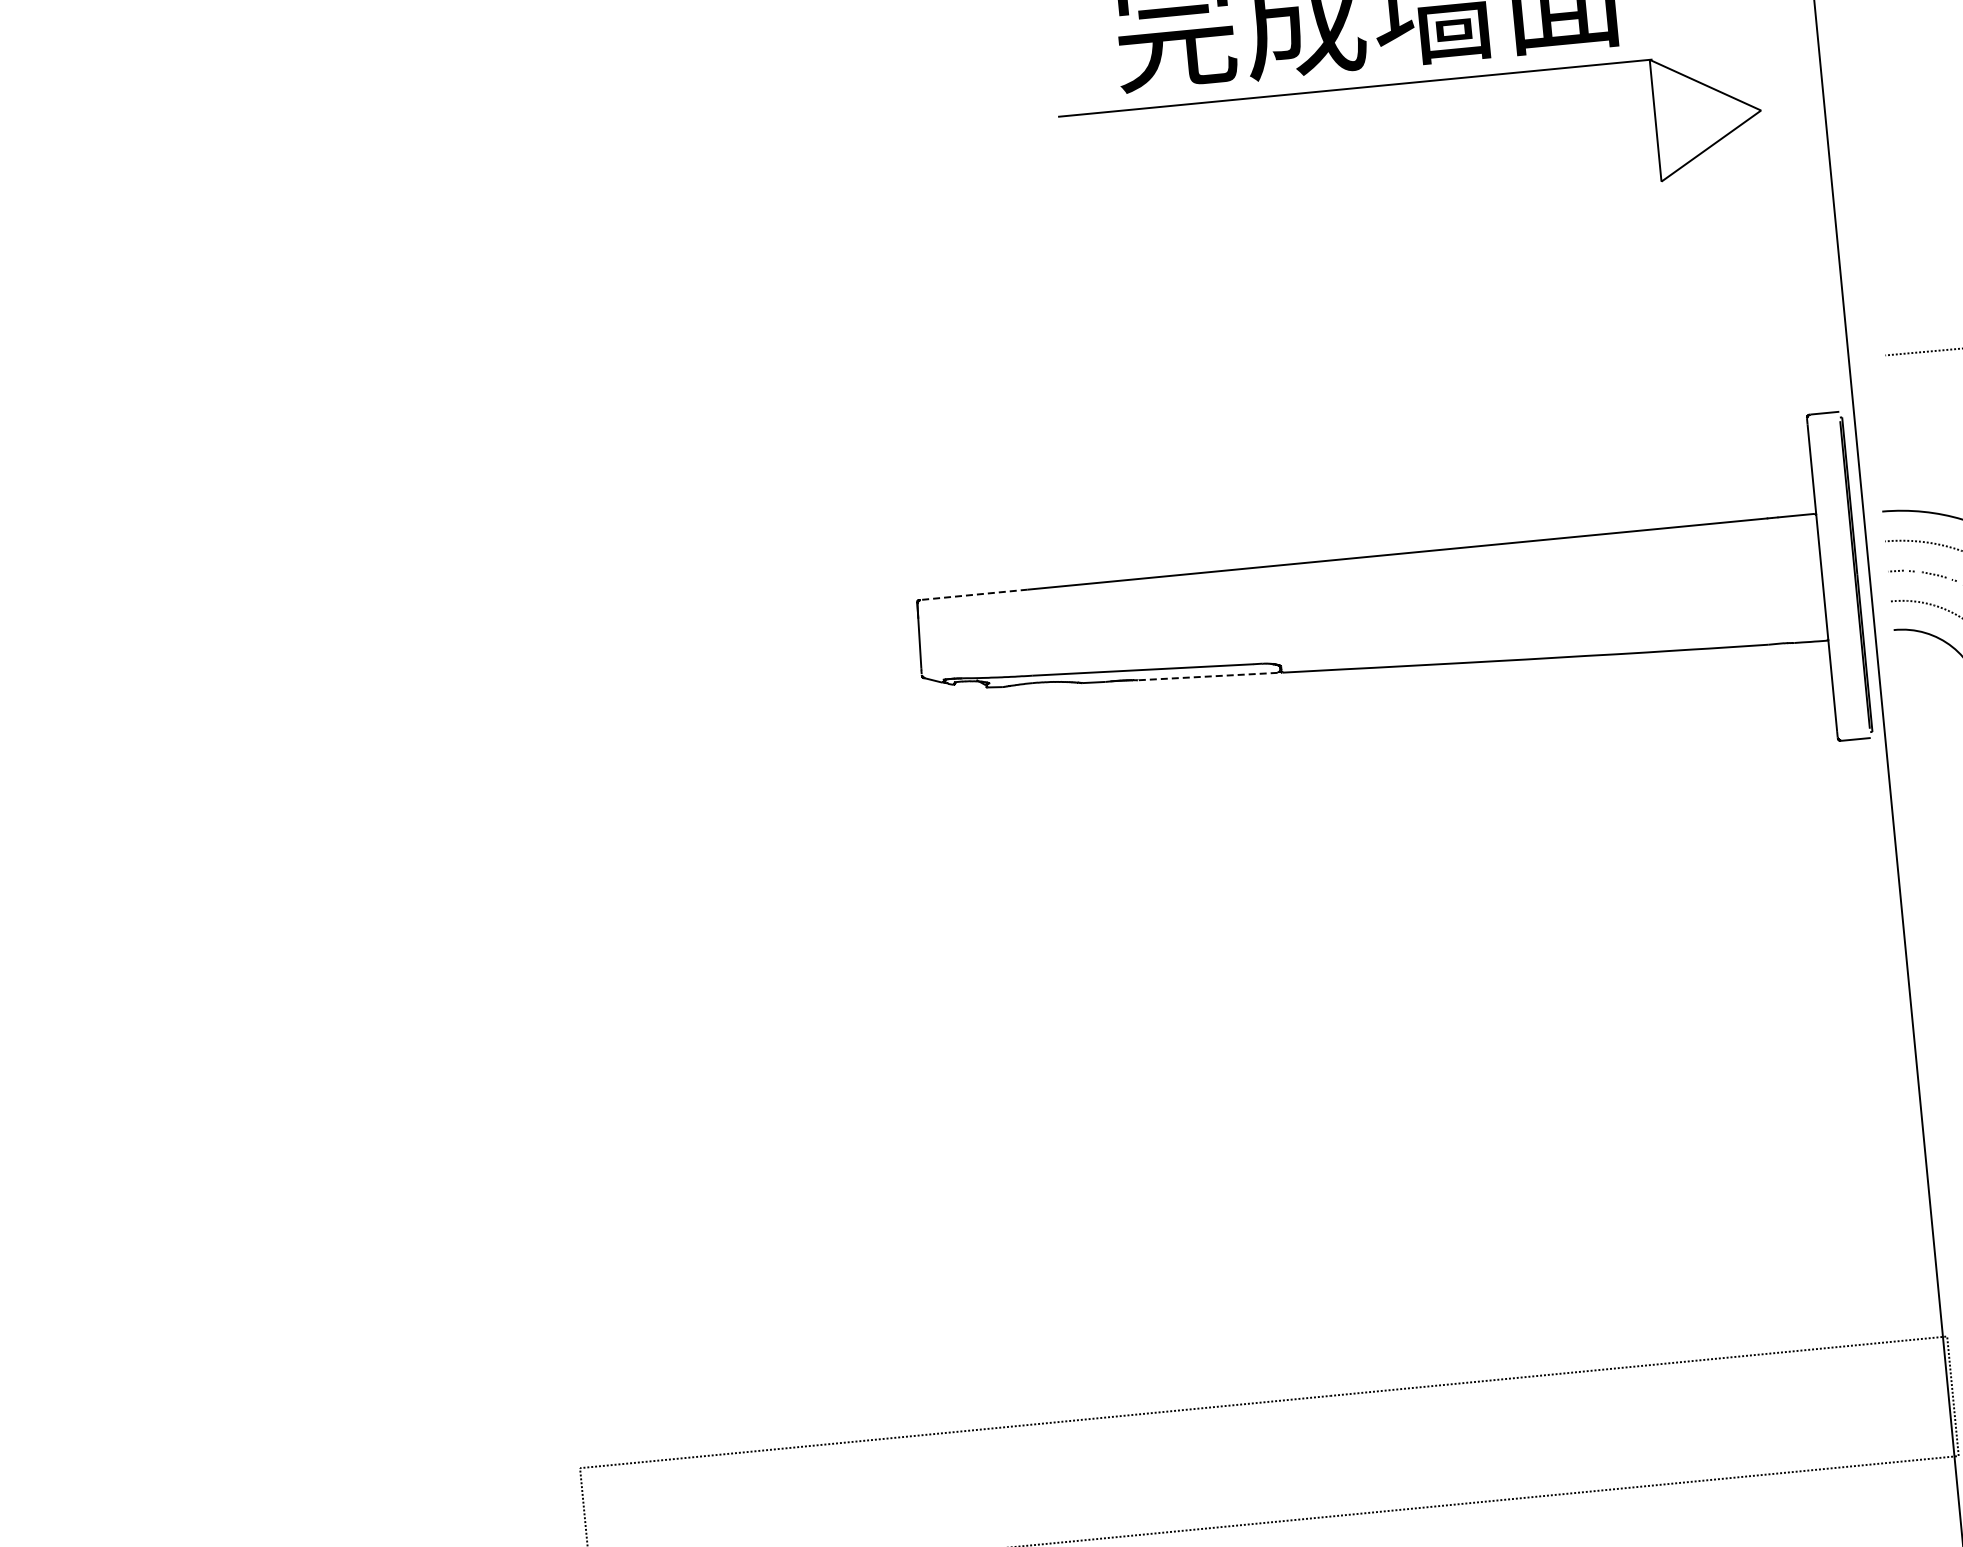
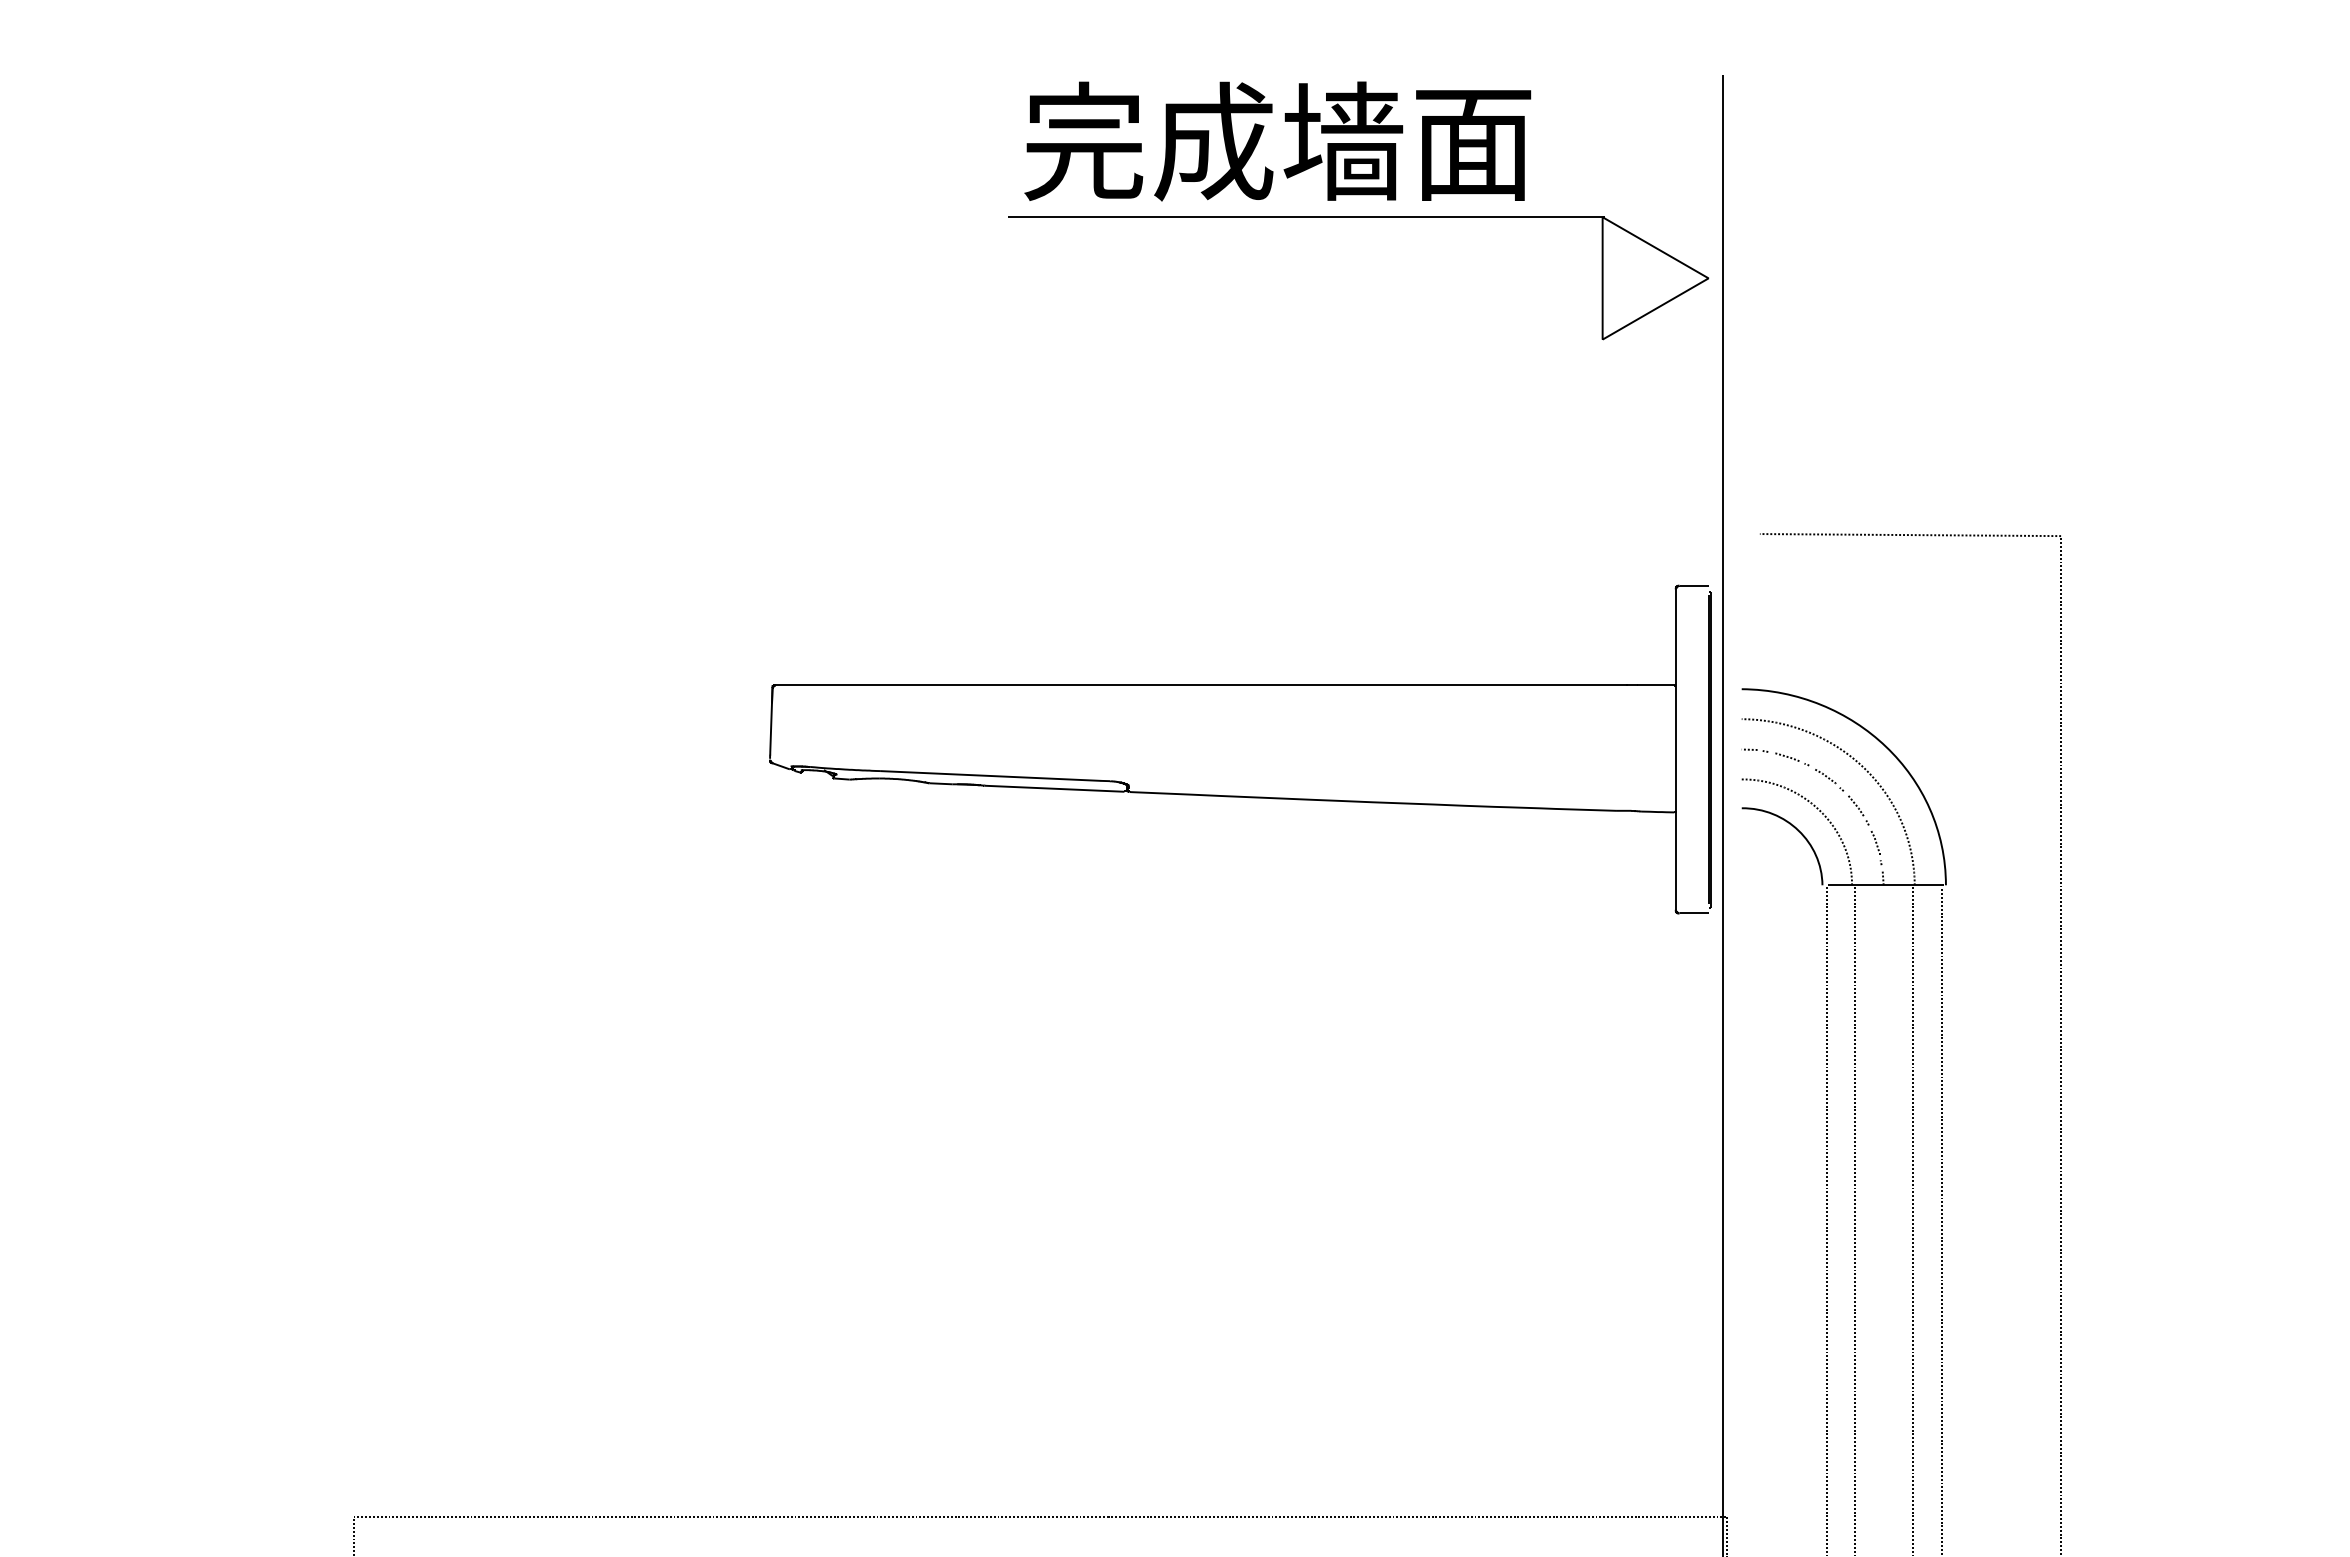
part: (1406, 83) -> (1358, 217), moved
line: (973, 595) -> (829, 685), dashed -> solid
line: (1206, 676) -> (1053, 788), dashed -> solid

